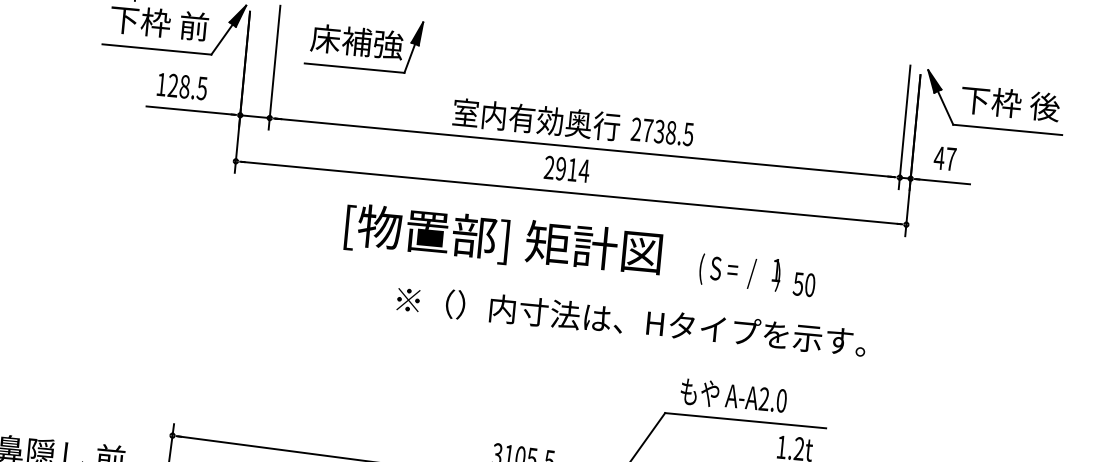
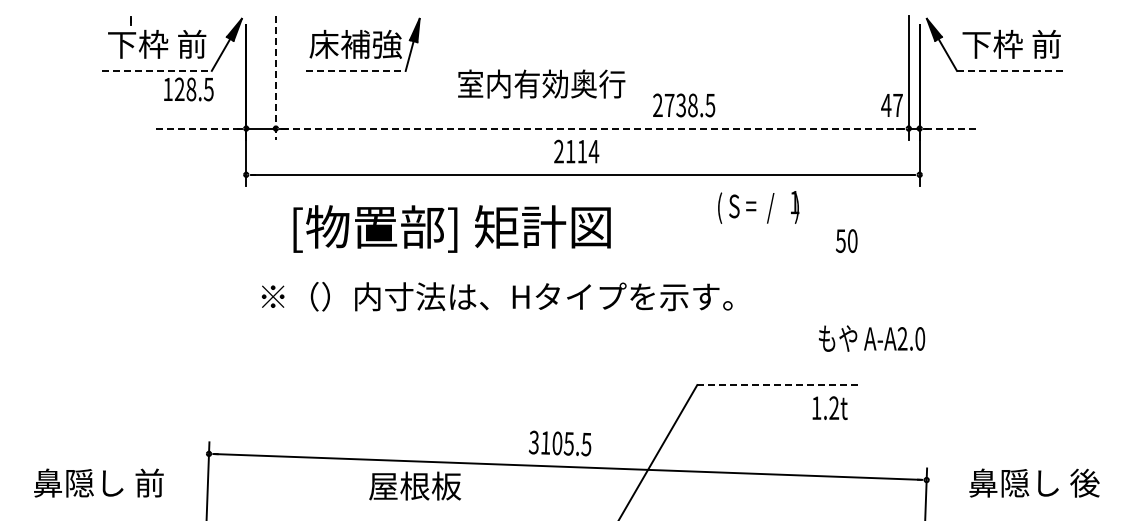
line: (157, 49) -> (157, 70), solid -> dashed
line: (355, 67) -> (356, 70), solid -> dashed
line: (274, 68) -> (275, 78), solid -> dashed
text: (181, 86) -> (188, 89), moved
text: (1044, 106) -> (1046, 44), 下枠 後 -> 下枠 前
line: (189, 110) -> (195, 128), solid -> dashed
text: (536, 119) -> (541, 83), moved
line: (1007, 129) -> (1011, 70), solid -> dashed
text: (662, 132) -> (684, 105), moved
line: (584, 147) -> (592, 128), solid -> dashed
text: (944, 158) -> (891, 105), moved
text: (560, 168) -> (570, 151), 2914 -> 2114
line: (943, 181) -> (952, 128), solid -> dashed
text: (502, 240) -> (451, 228), moved
text: (739, 271) -> (758, 207), moved
text: (804, 284) -> (846, 240), moved
text: (630, 320) -> (496, 296), moved
text: (733, 395) -> (871, 338), moved
line: (745, 421) -> (778, 385), solid -> dashed

